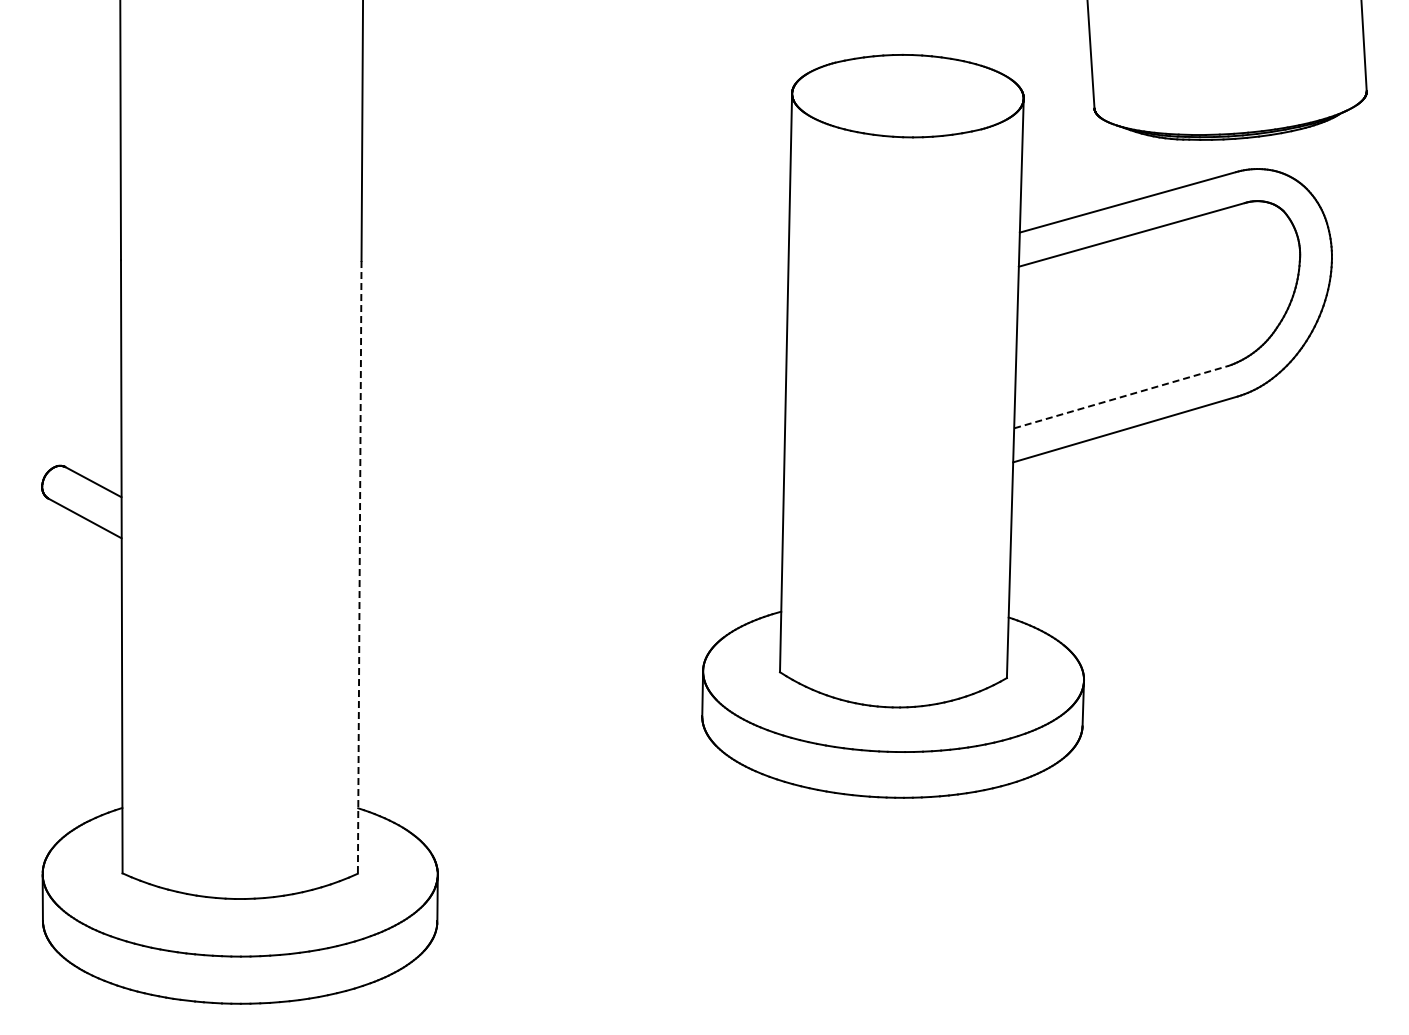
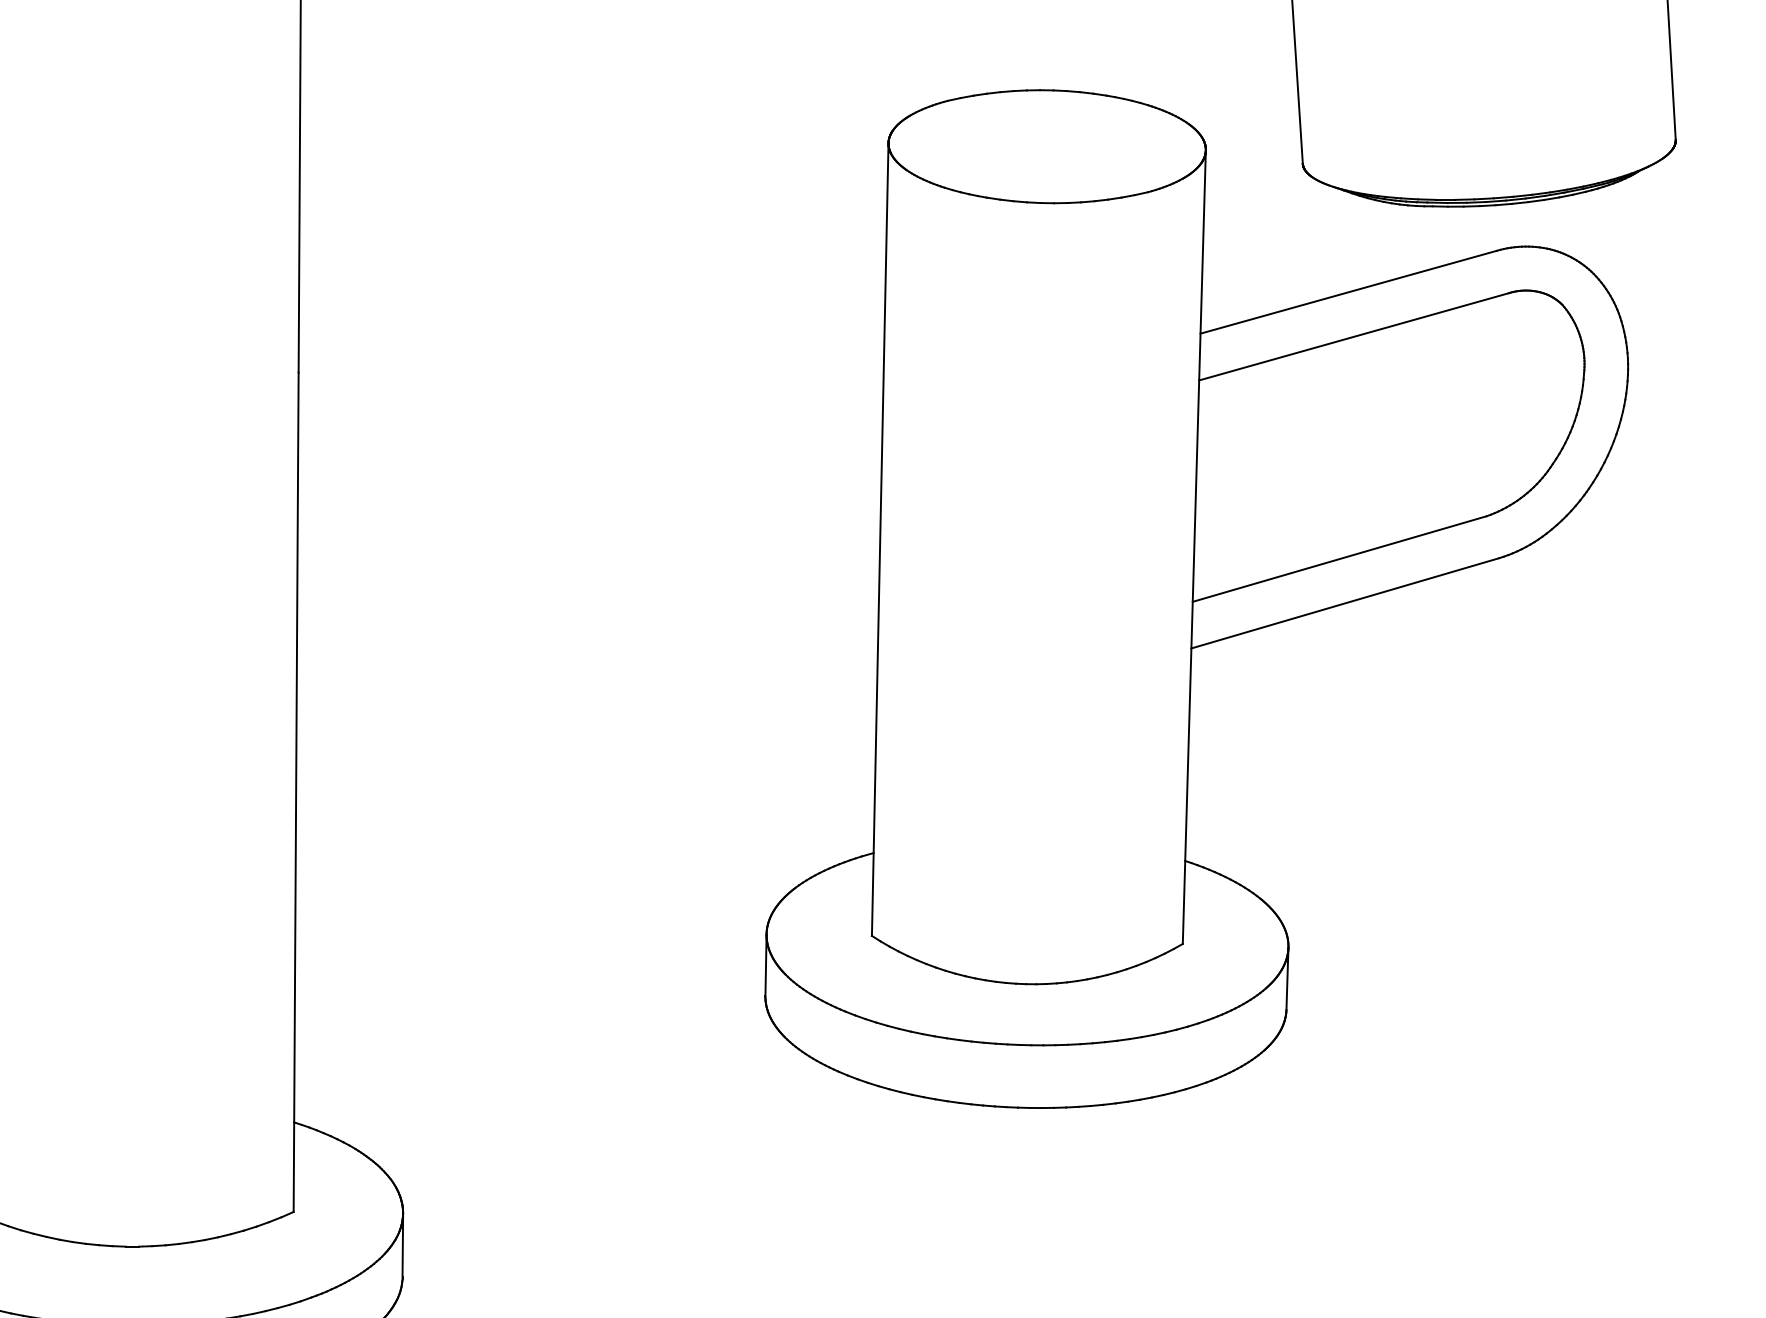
line: (1121, 397) -> (1339, 559), dashed -> solid
line: (359, 567) -> (295, 792), dashed -> solid

